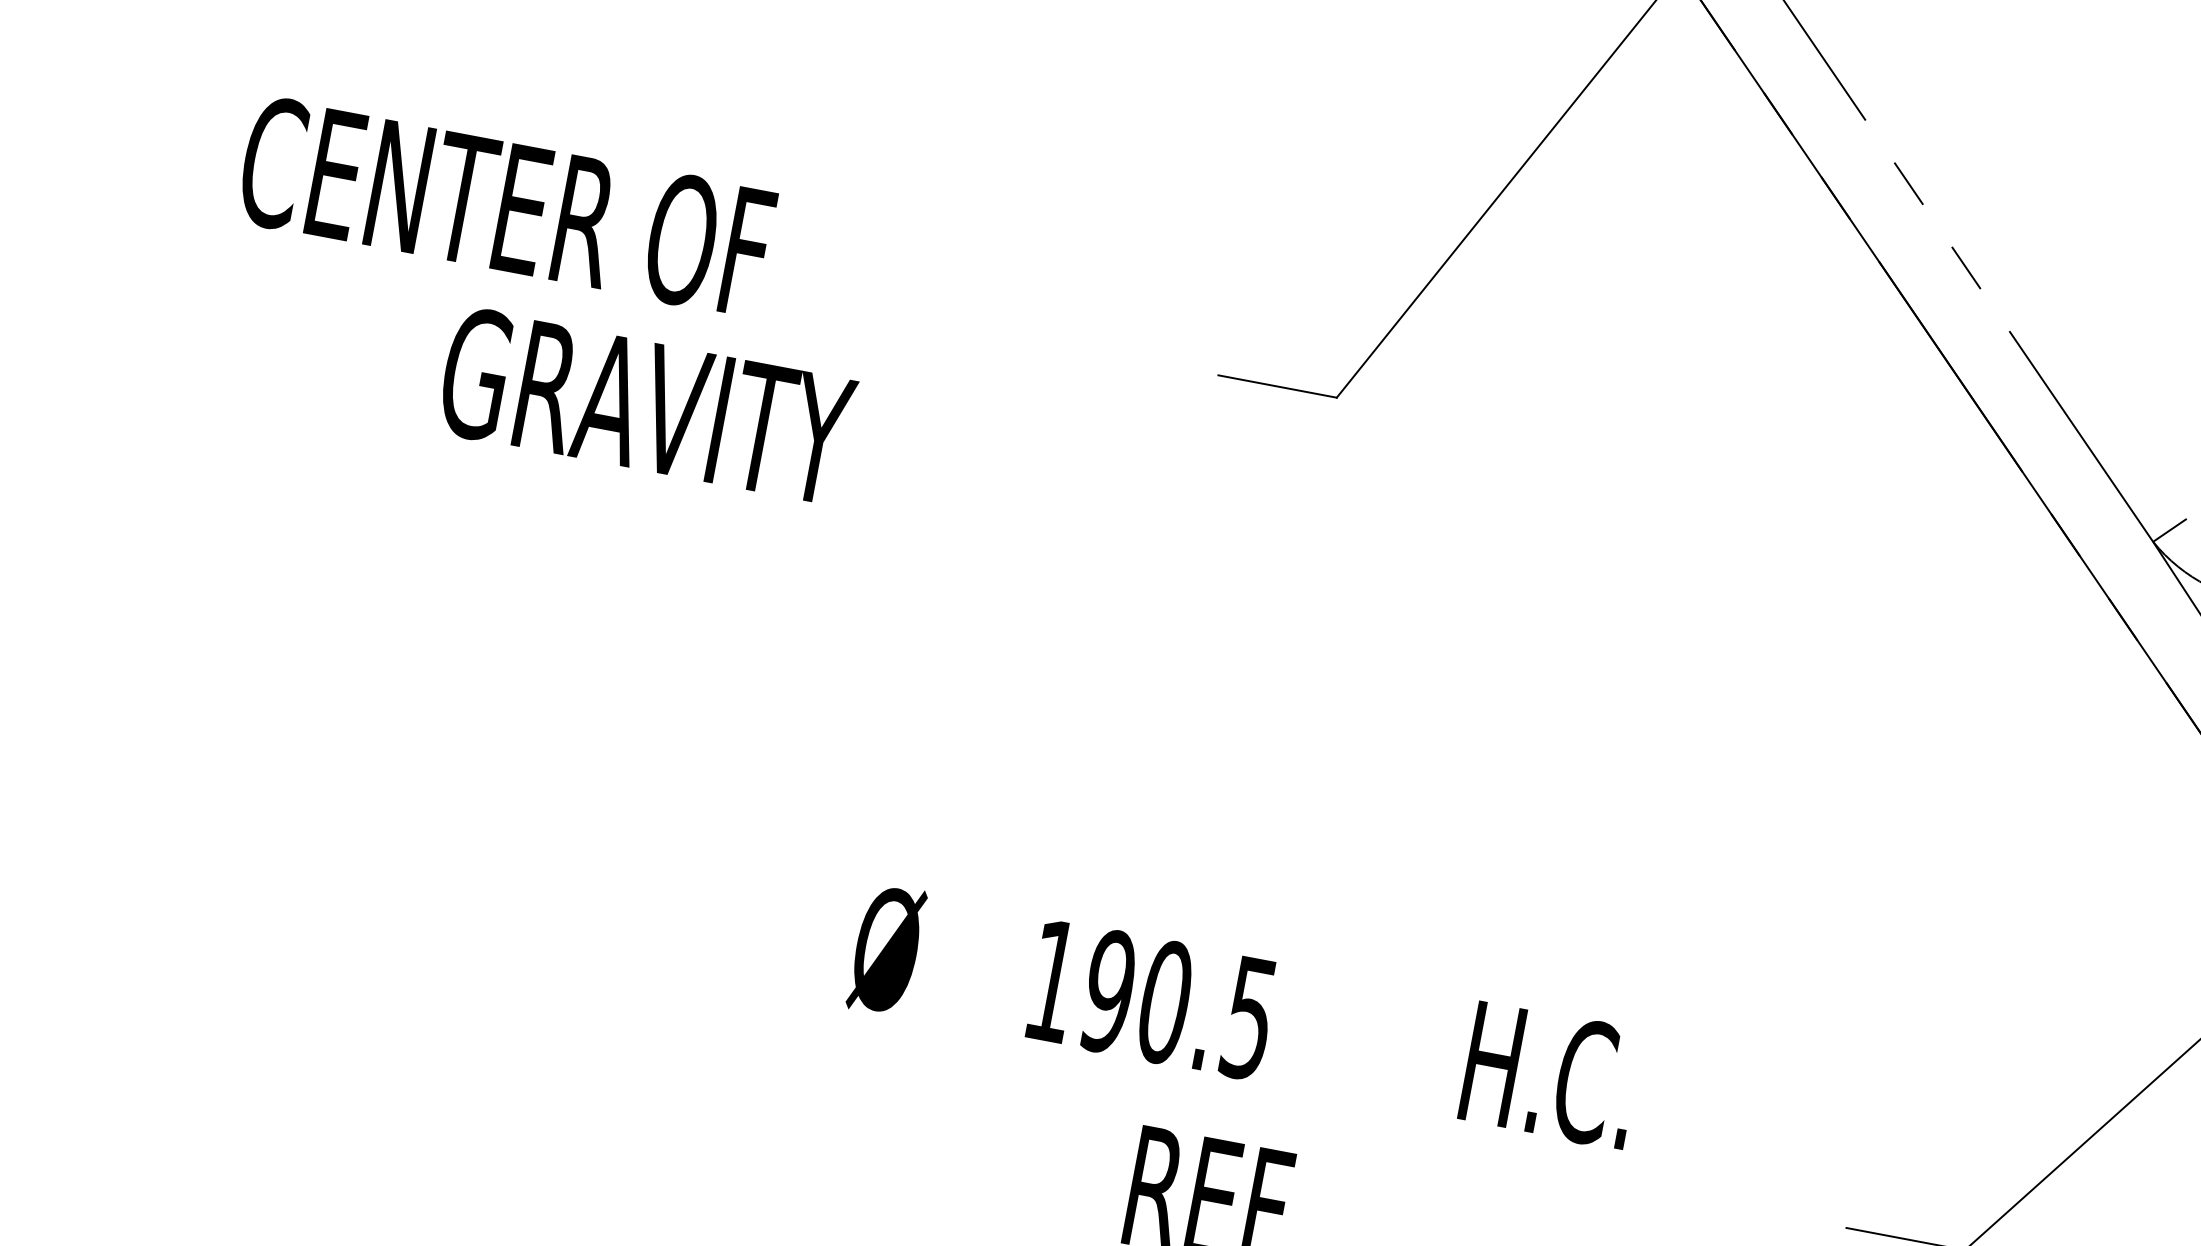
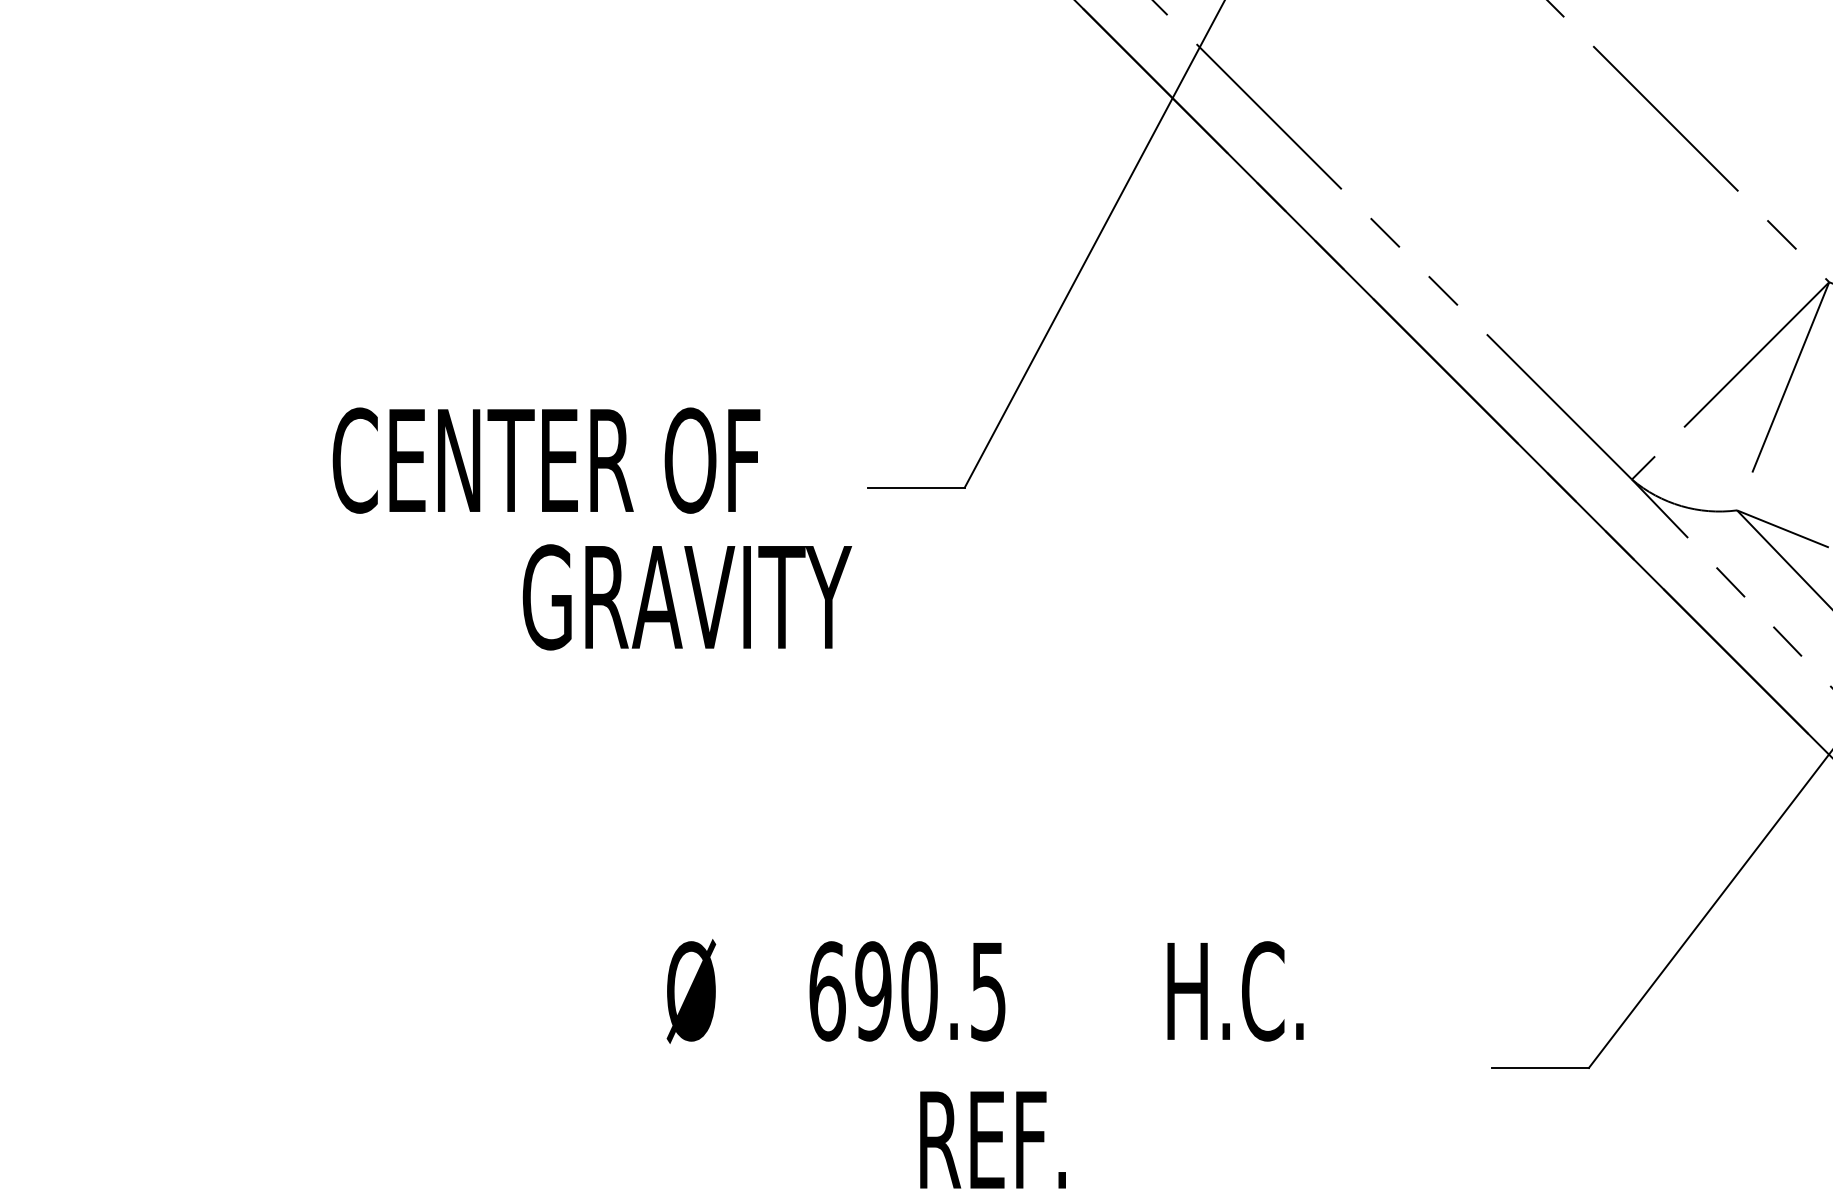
text: (546, 300) -> (592, 528), moved
text: (1052, 981) -> (827, 991), 190.5 -> 690.5

